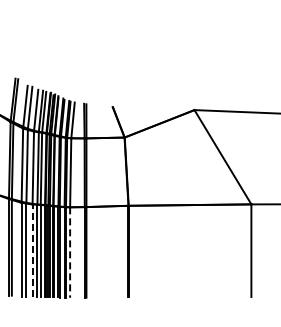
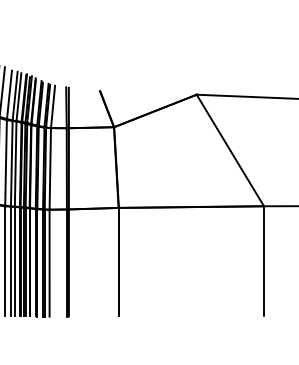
line: (32, 250) -> (5, 260), dashed -> solid
line: (70, 253) -> (50, 264), dashed -> solid

